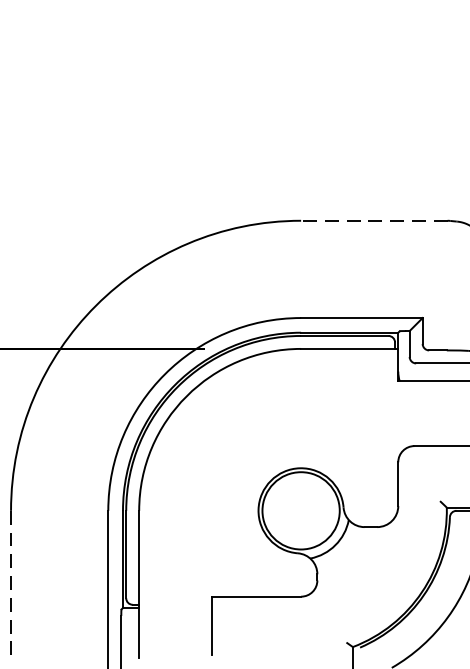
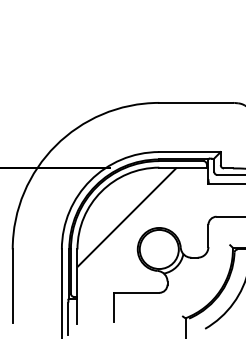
line: (372, 219) -> (195, 102), dashed -> solid
hatch: (236, 447) -> (126, 217), added
line: (10, 584) -> (12, 286), dashed -> solid

